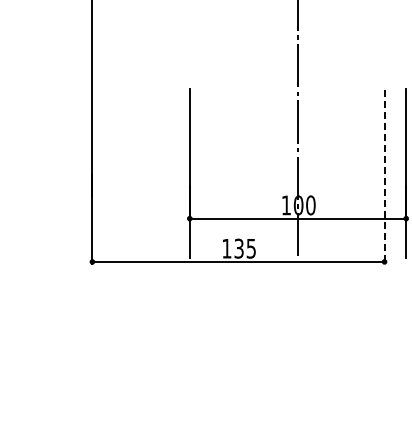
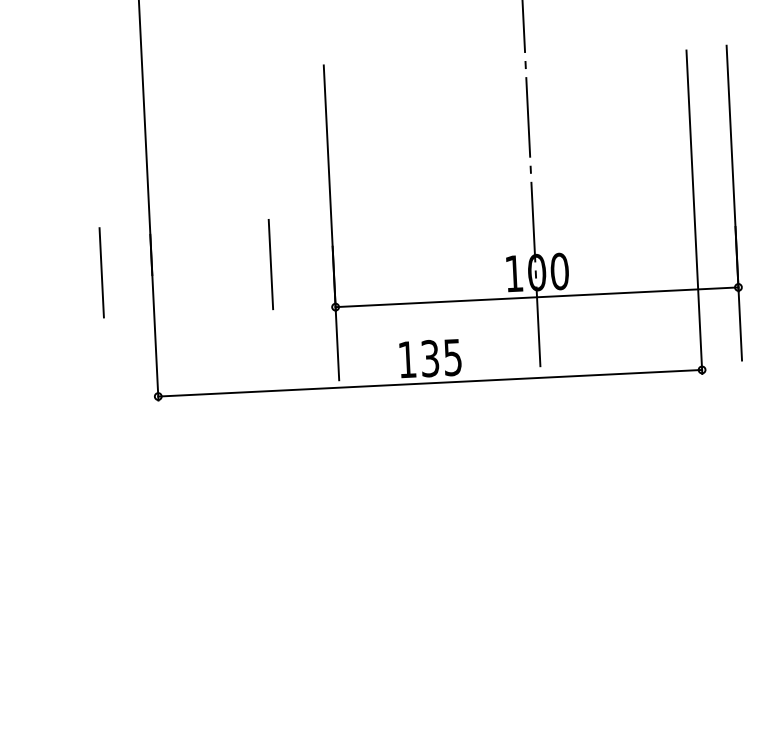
line: (384, 177) -> (694, 212), dashed -> solid
line: (65, 194) -> (102, 273), added
line: (156, 194) -> (271, 265), added

